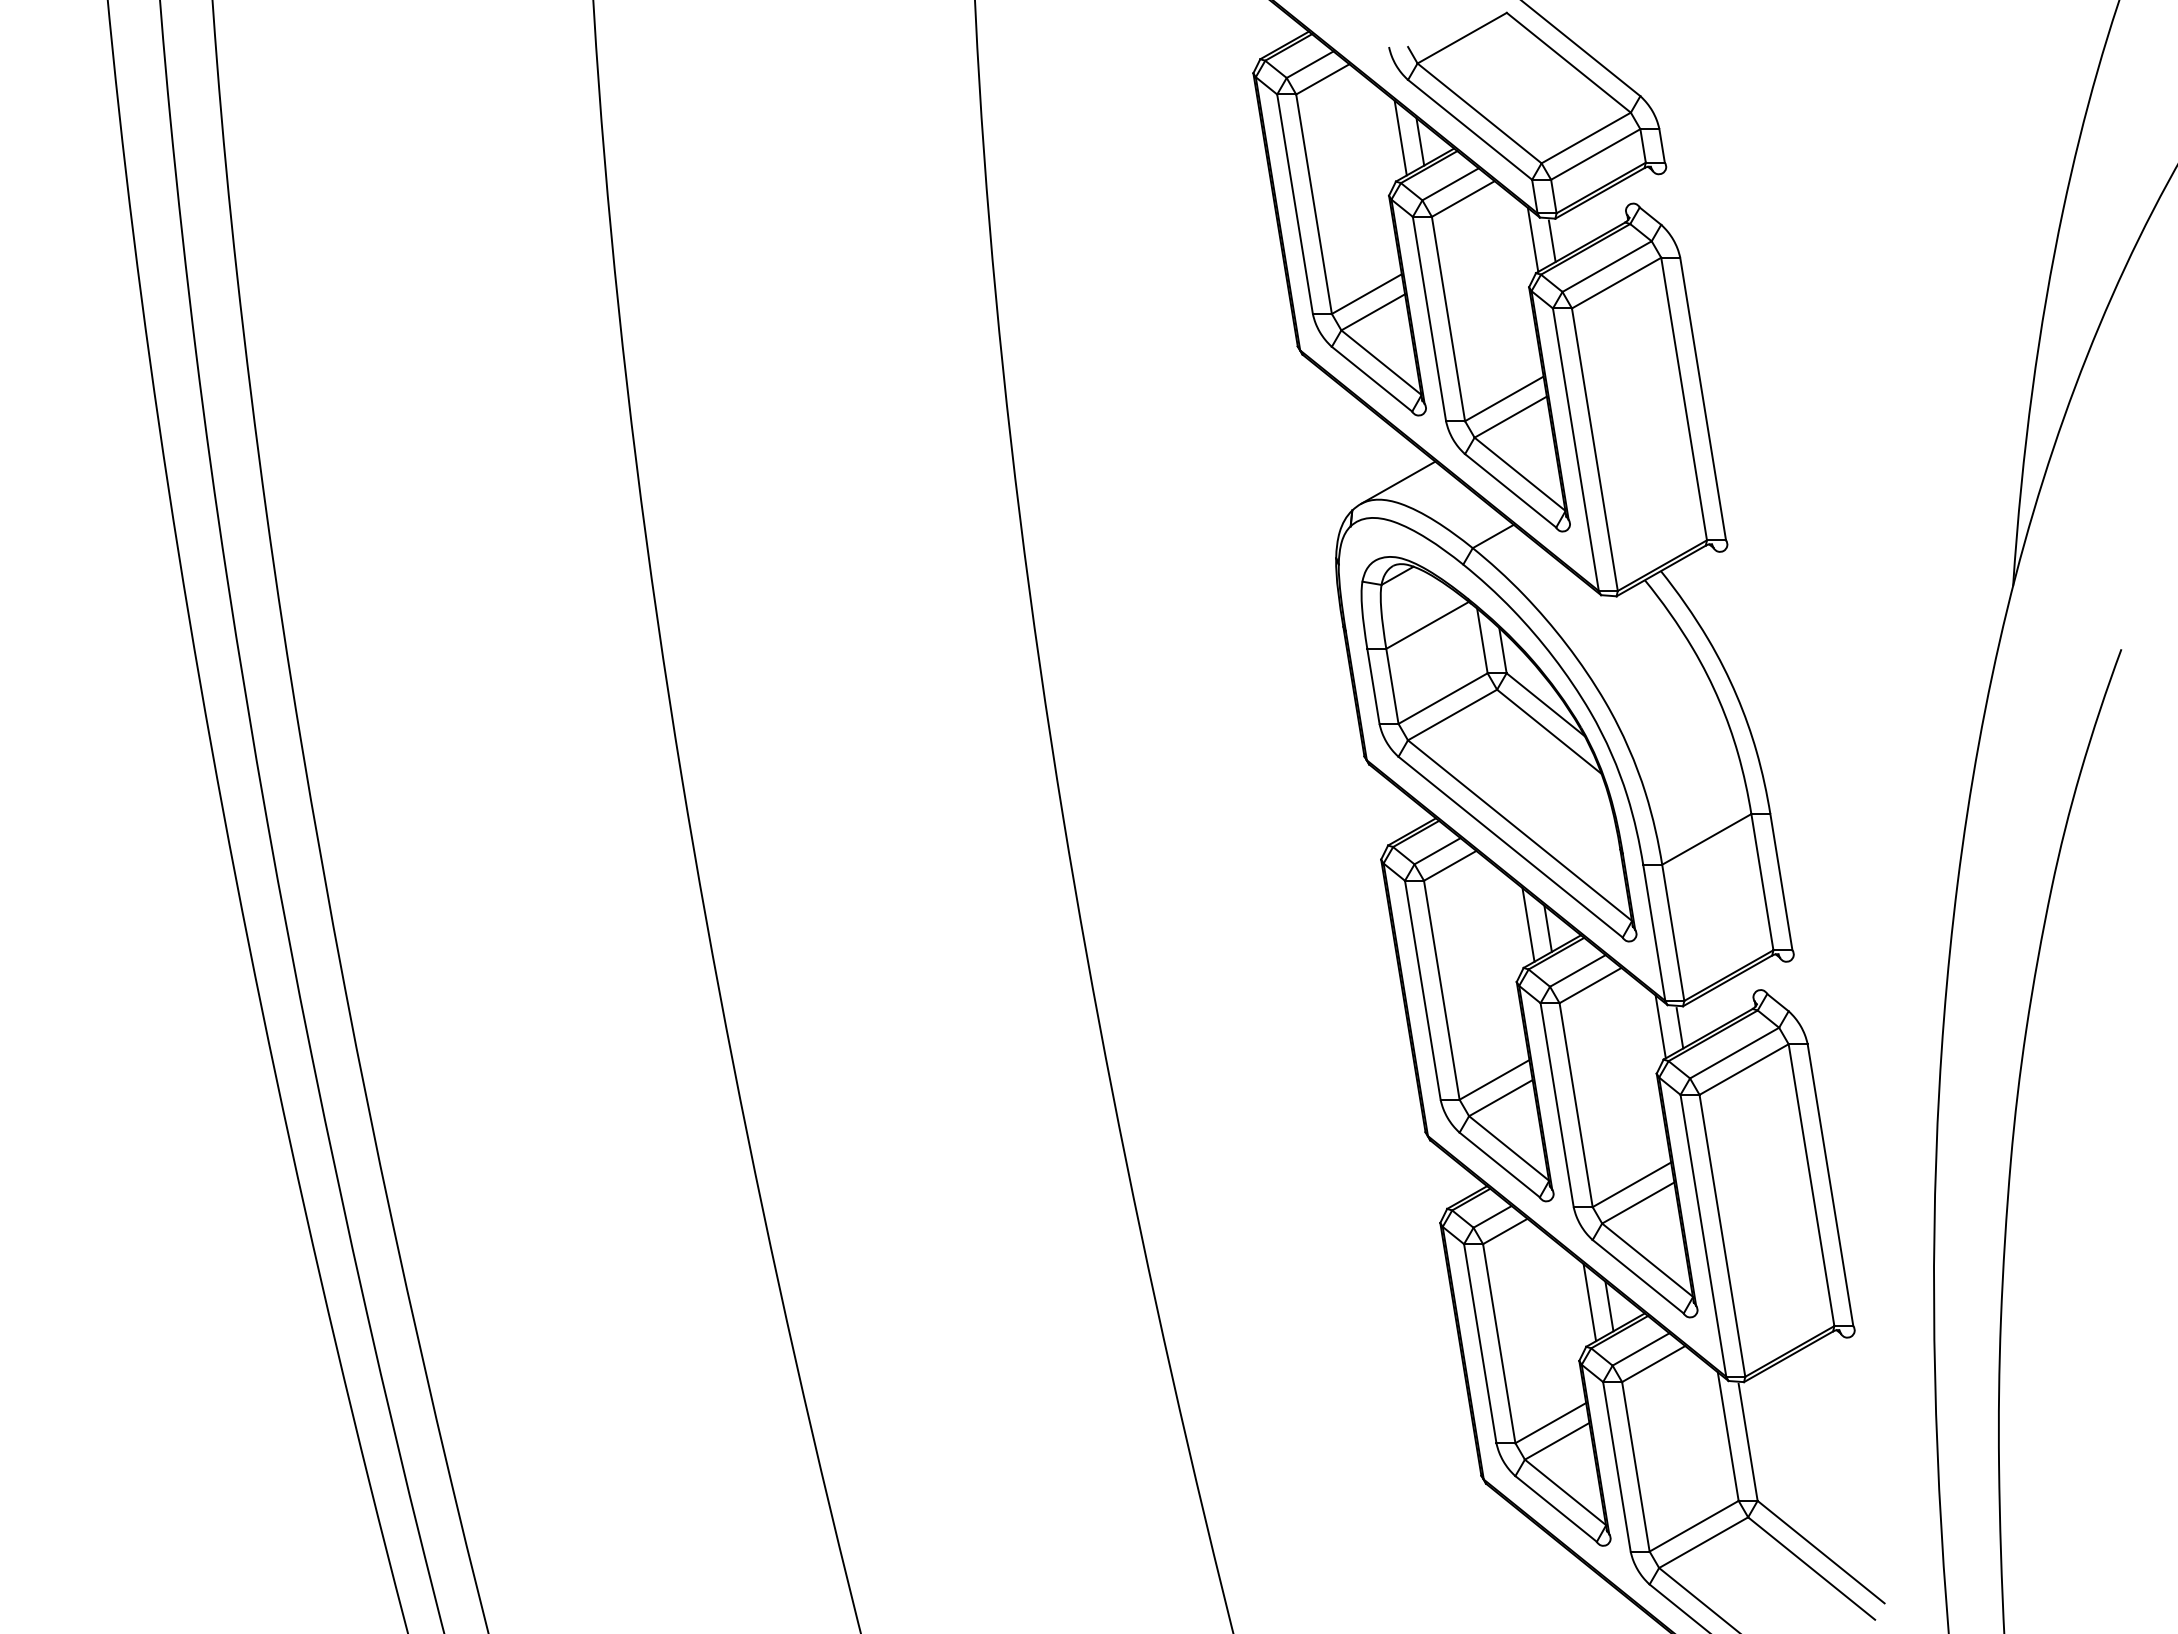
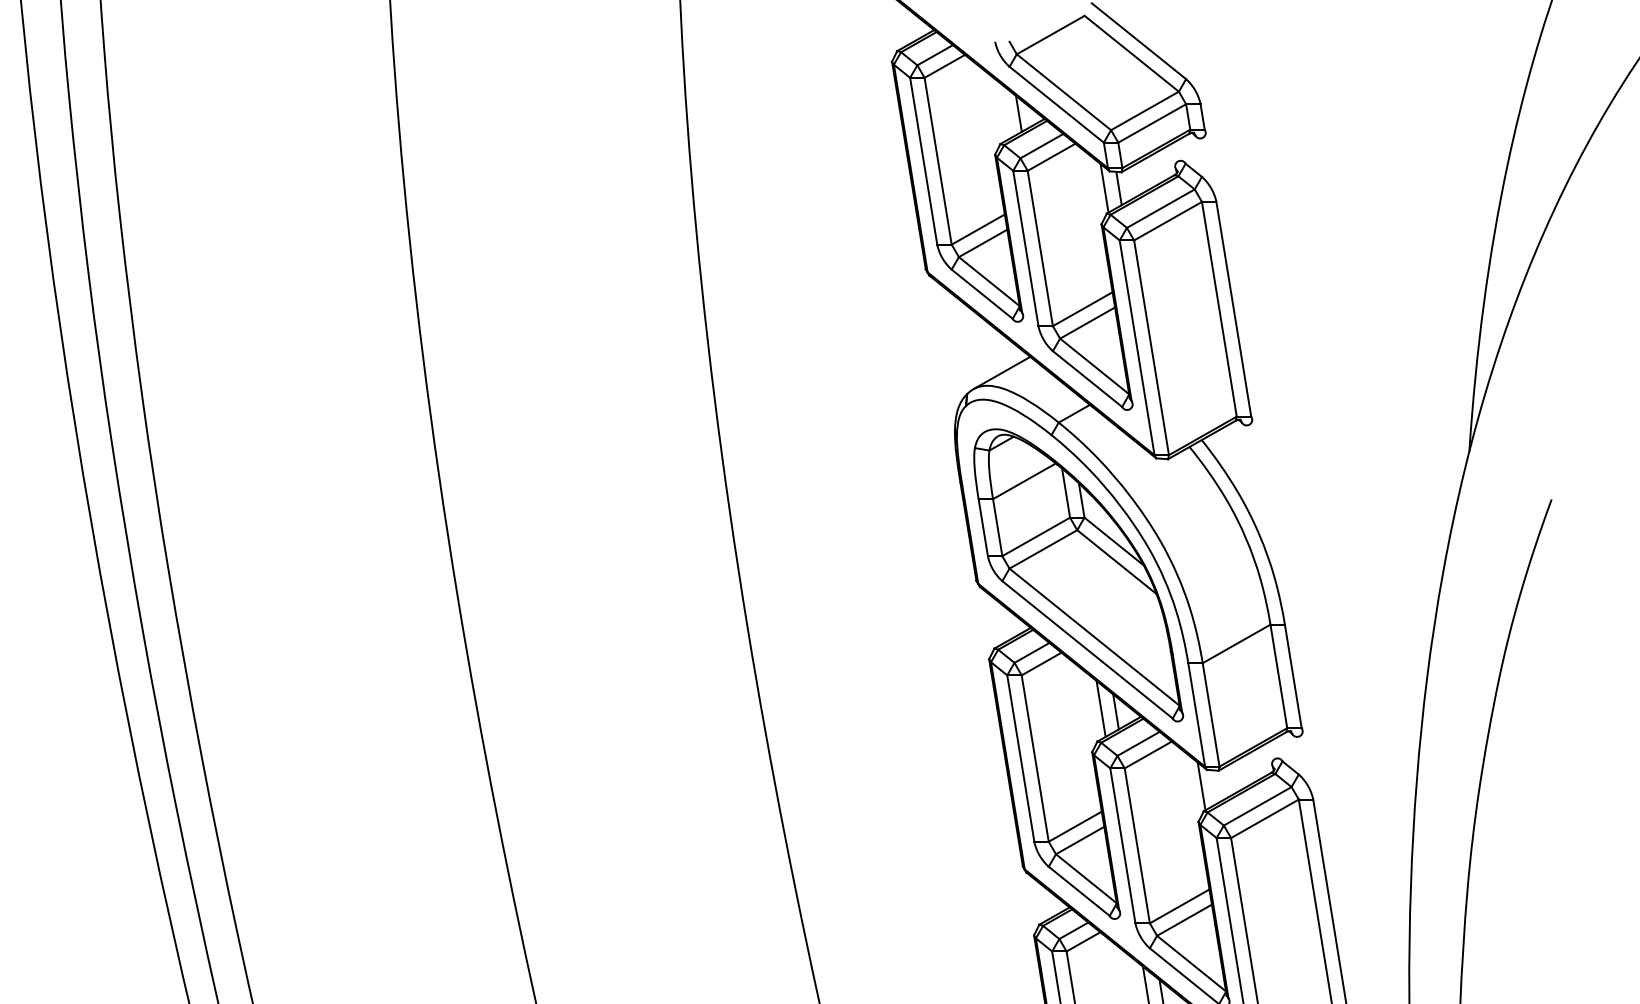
line: (1400, 137) -> (1003, 110), removed
line: (1679, 1028) -> (1215, 787), removed

